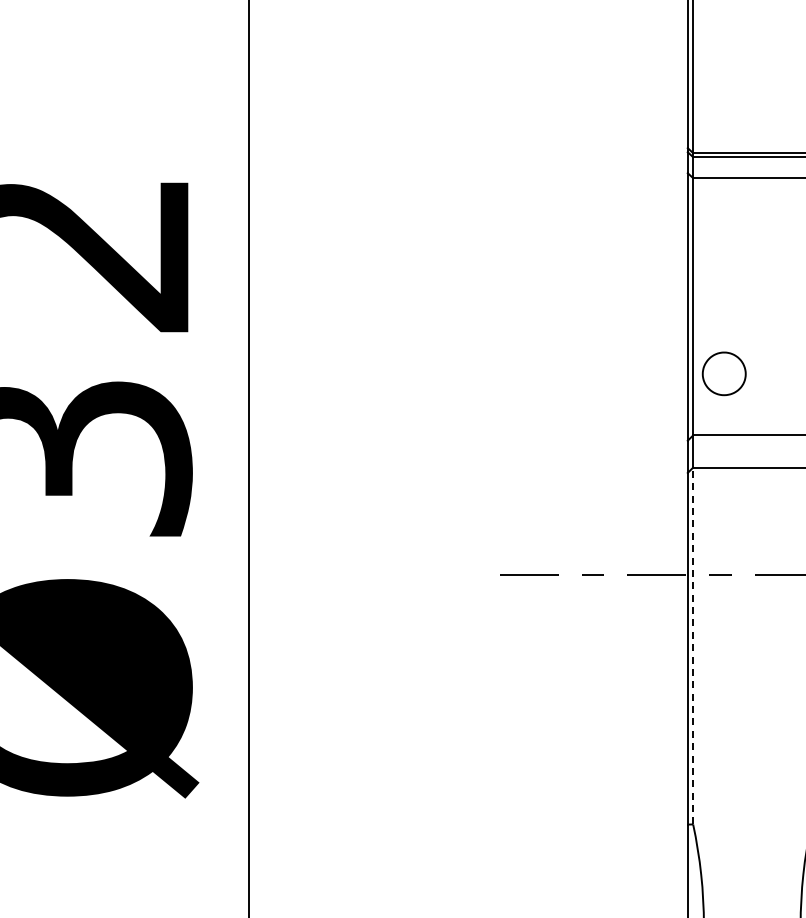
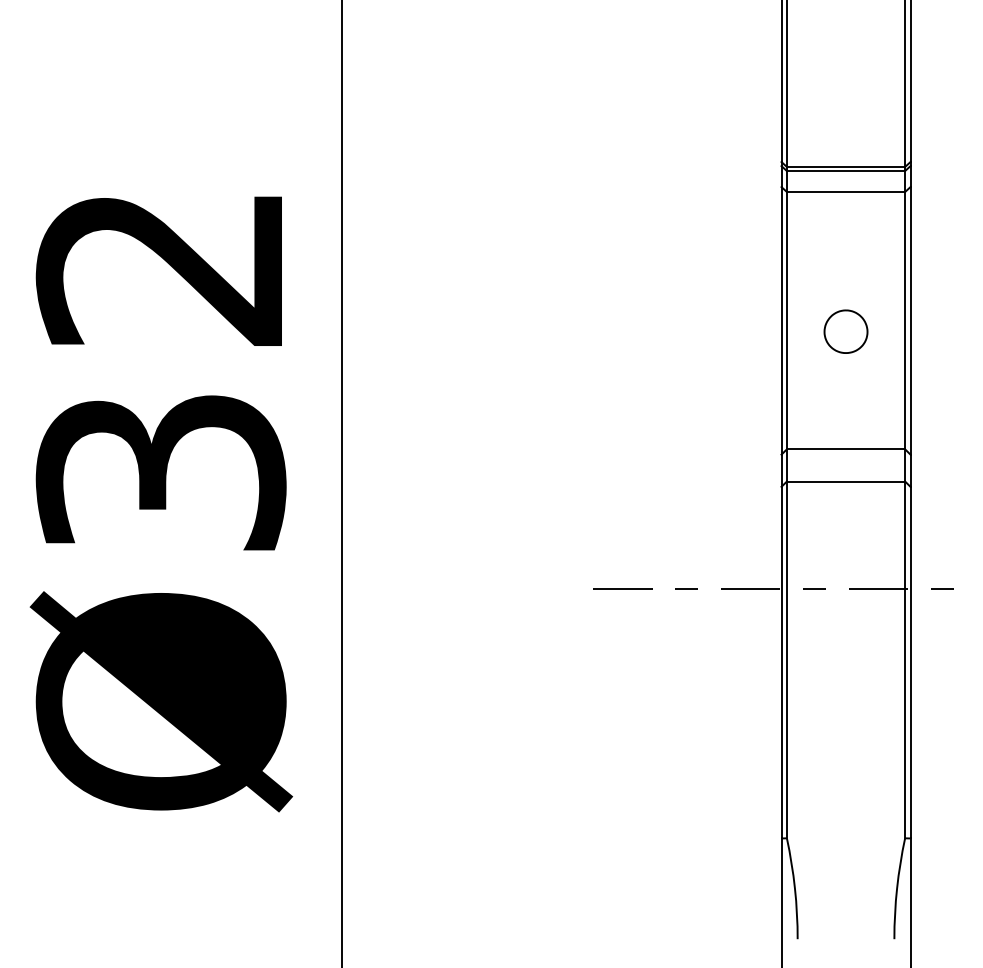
part: (723, 373) -> (845, 331), moved
line: (692, 645) -> (786, 659), dashed -> solid

